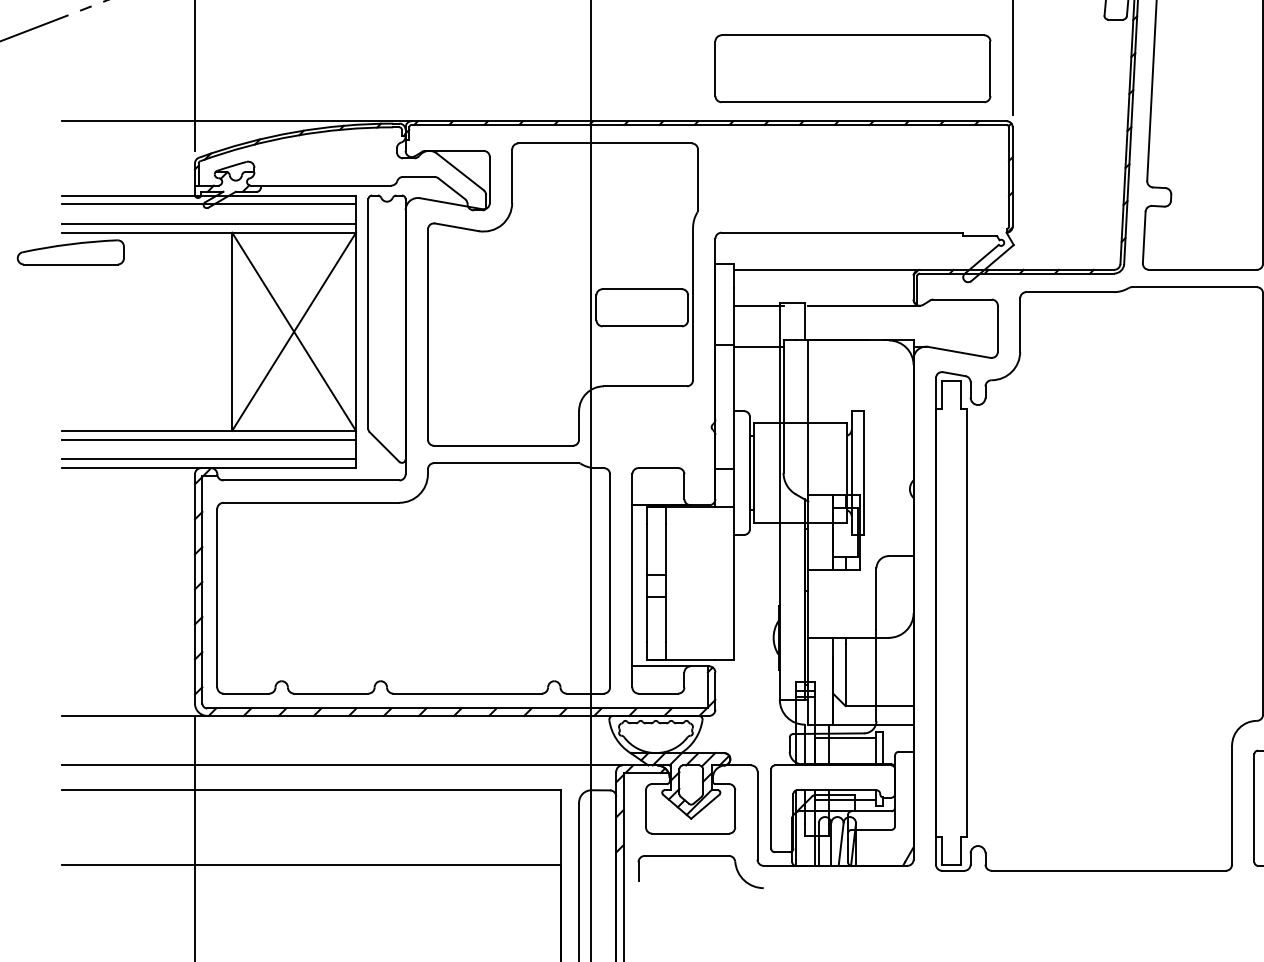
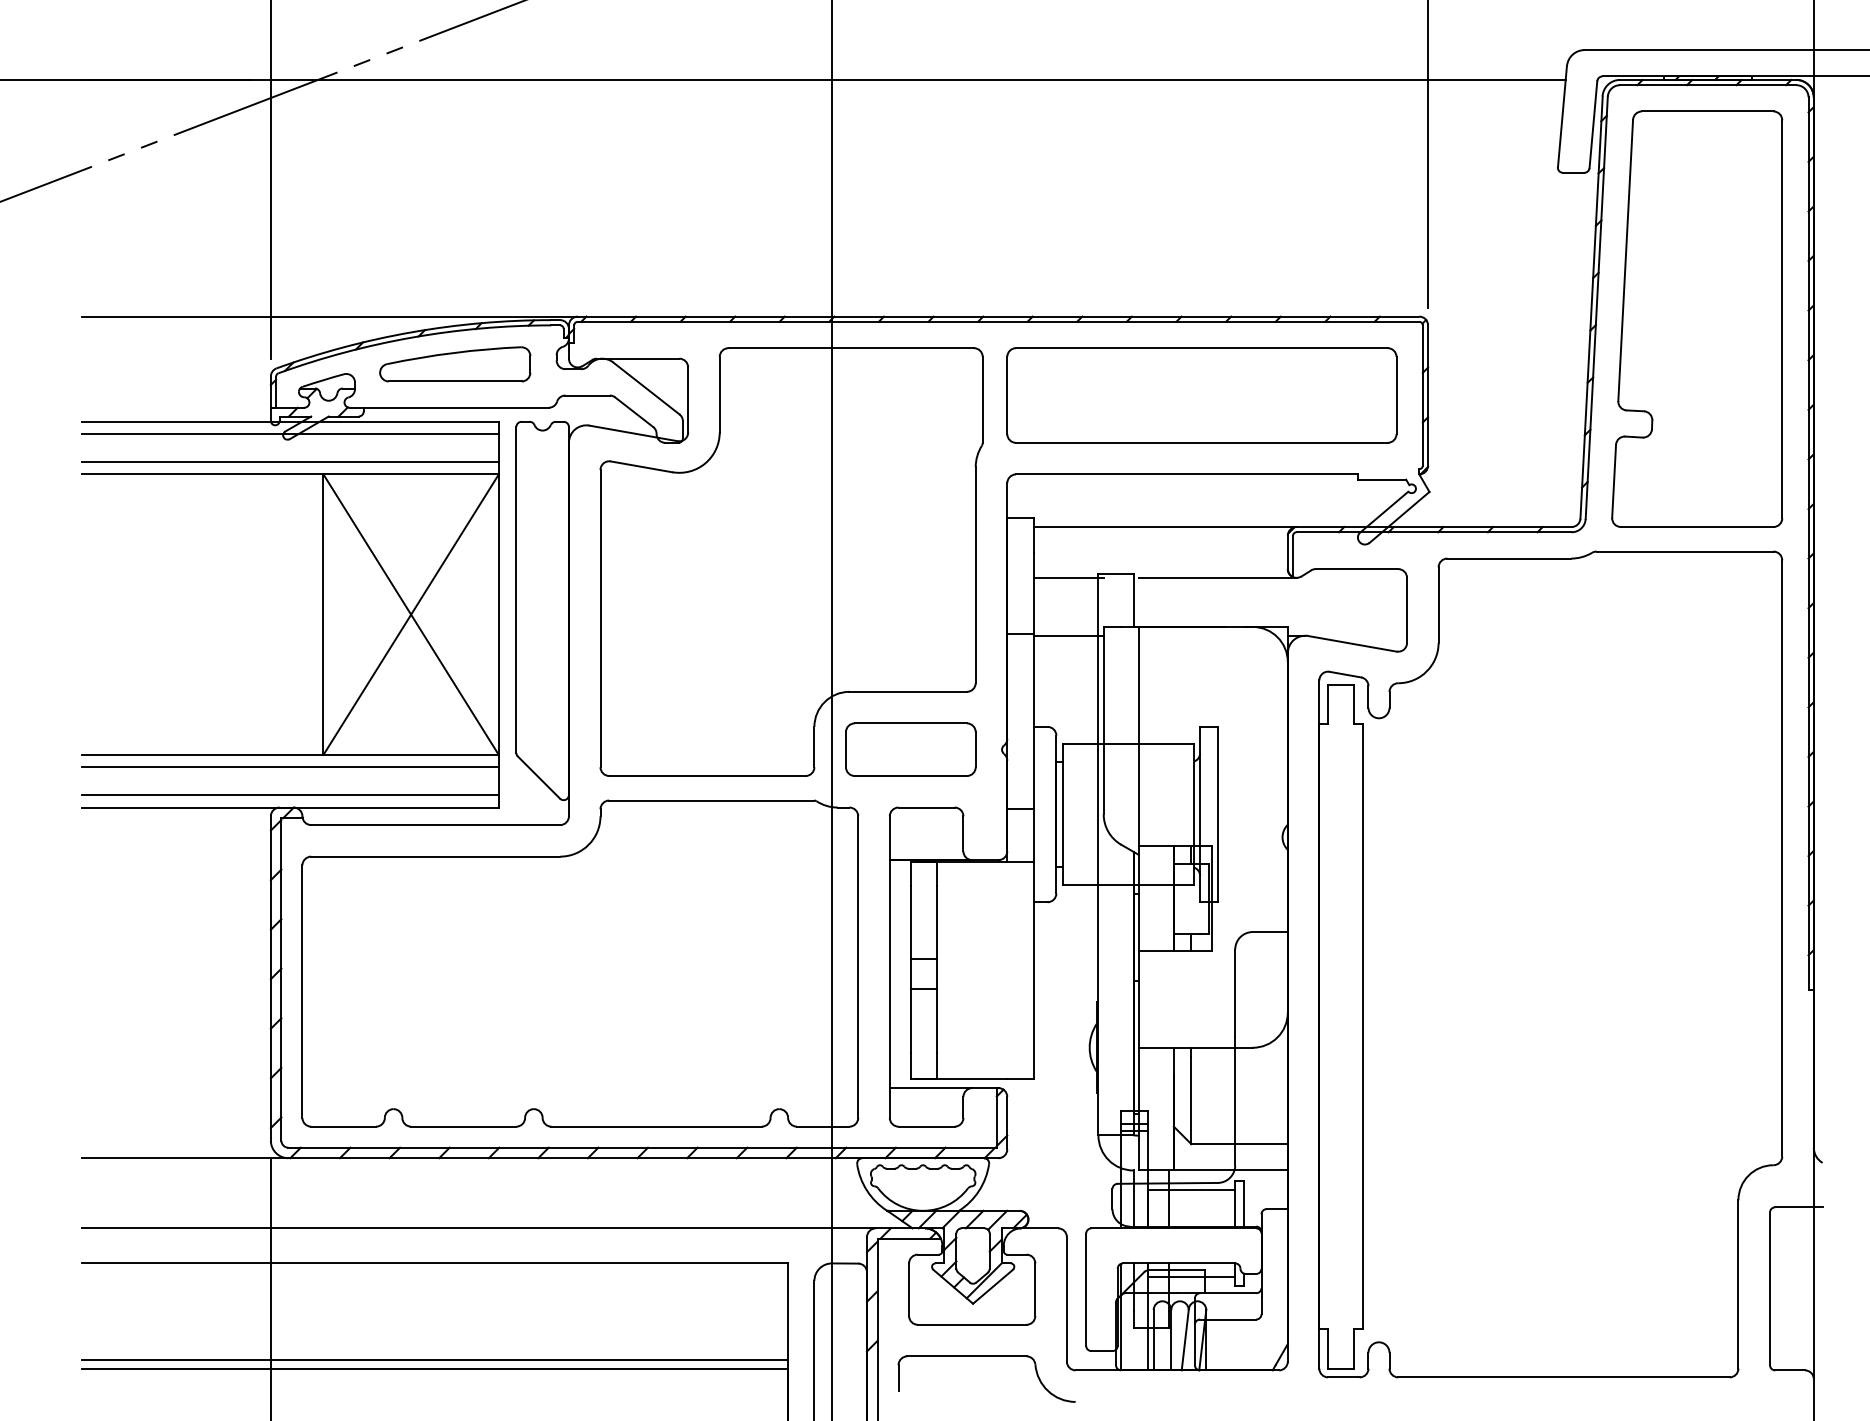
part: (852, 68) -> (1201, 395), moved
part: (71, 252) -> (455, 364), moved
part: (642, 307) -> (910, 749), moved
line: (311, 858) -> (435, 1359), added

